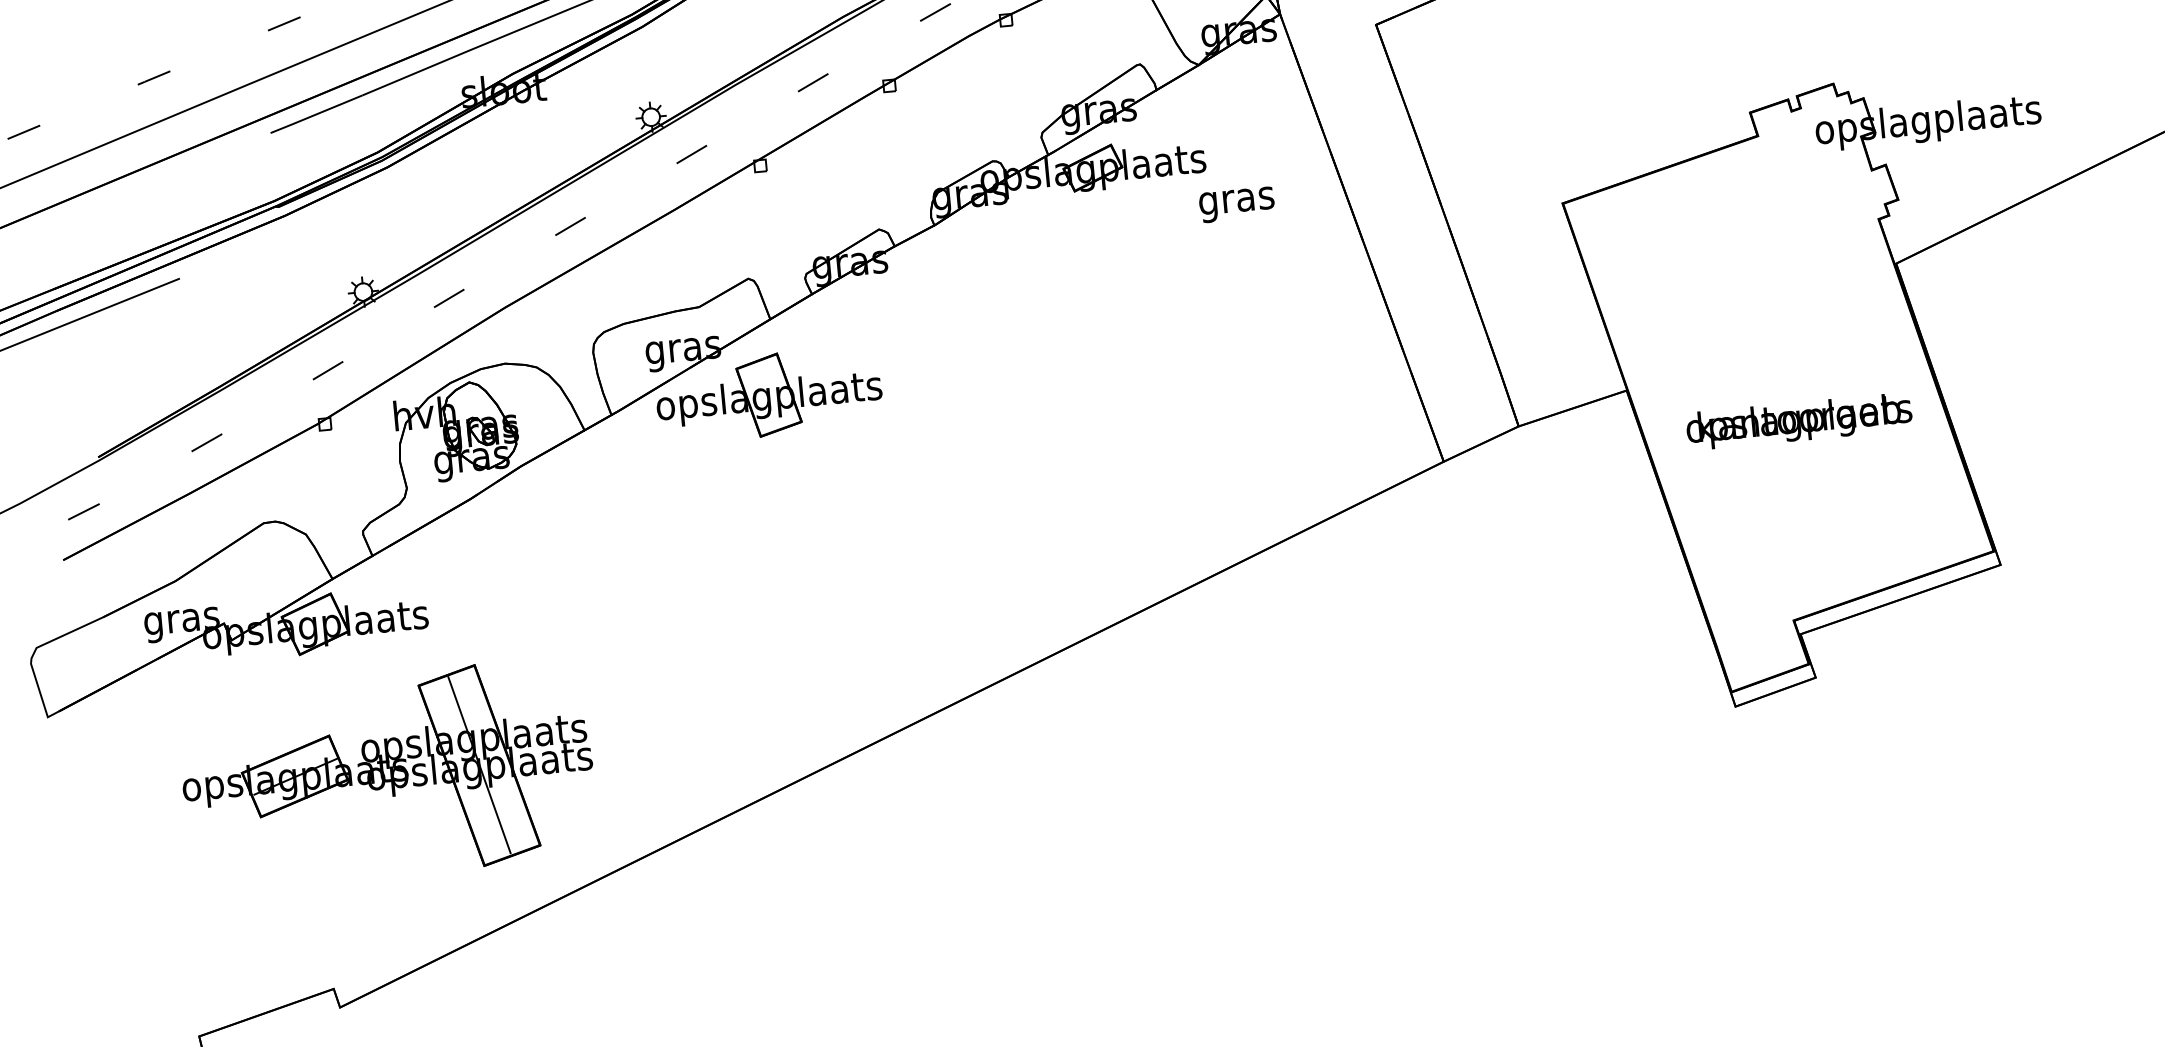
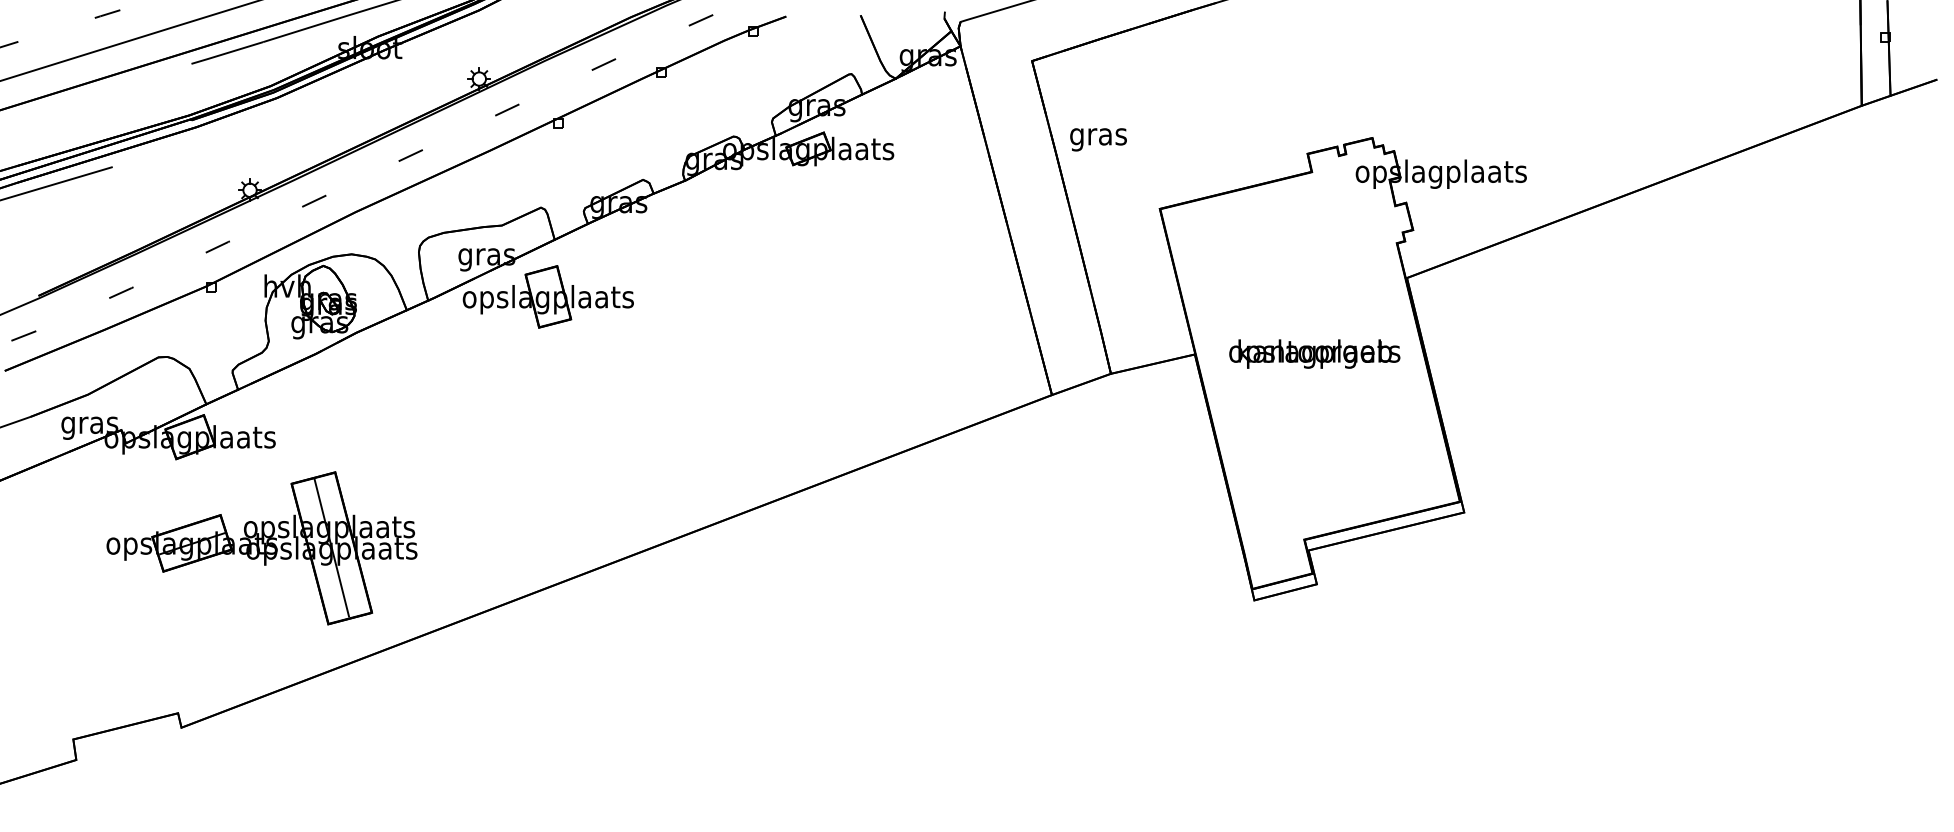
text: (1236, 204) -> (1098, 139), moved
text: (1798, 420) -> (1314, 353), moved
part: (387, 774) -> (261, 548), moved

